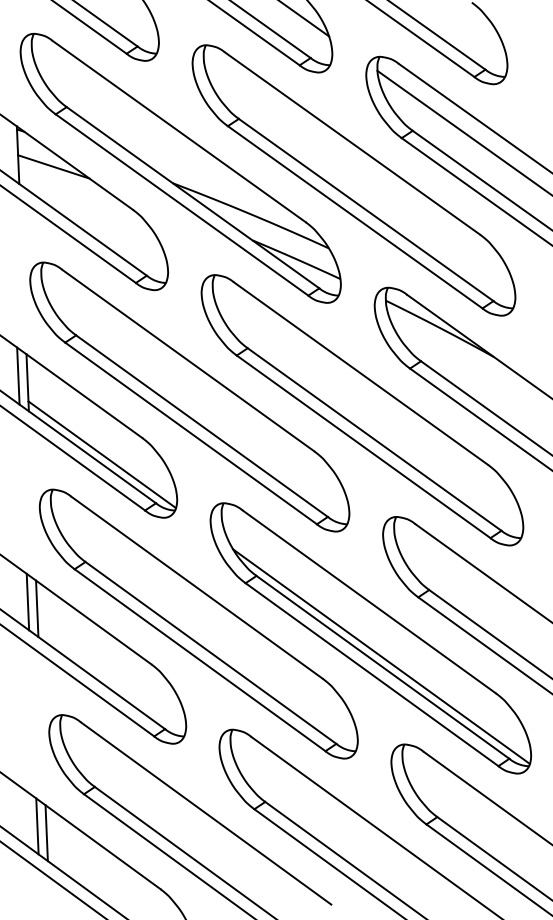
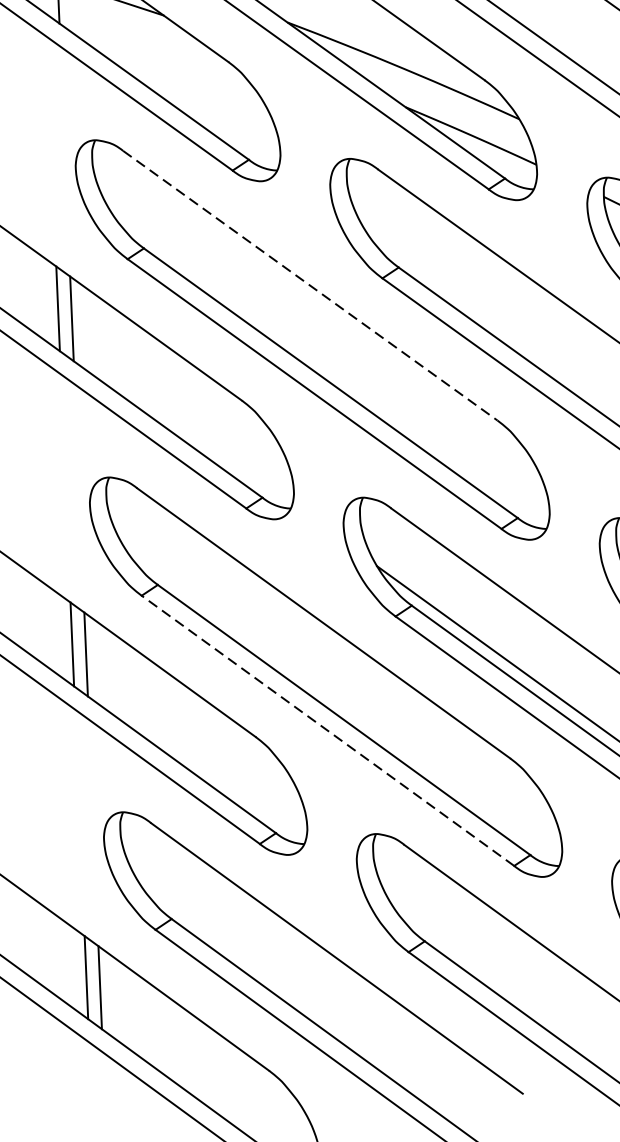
line: (188, 360) -> (310, 285), solid -> dashed
line: (102, 454) -> (183, 425), removed
line: (200, 660) -> (328, 731), solid -> dashed

